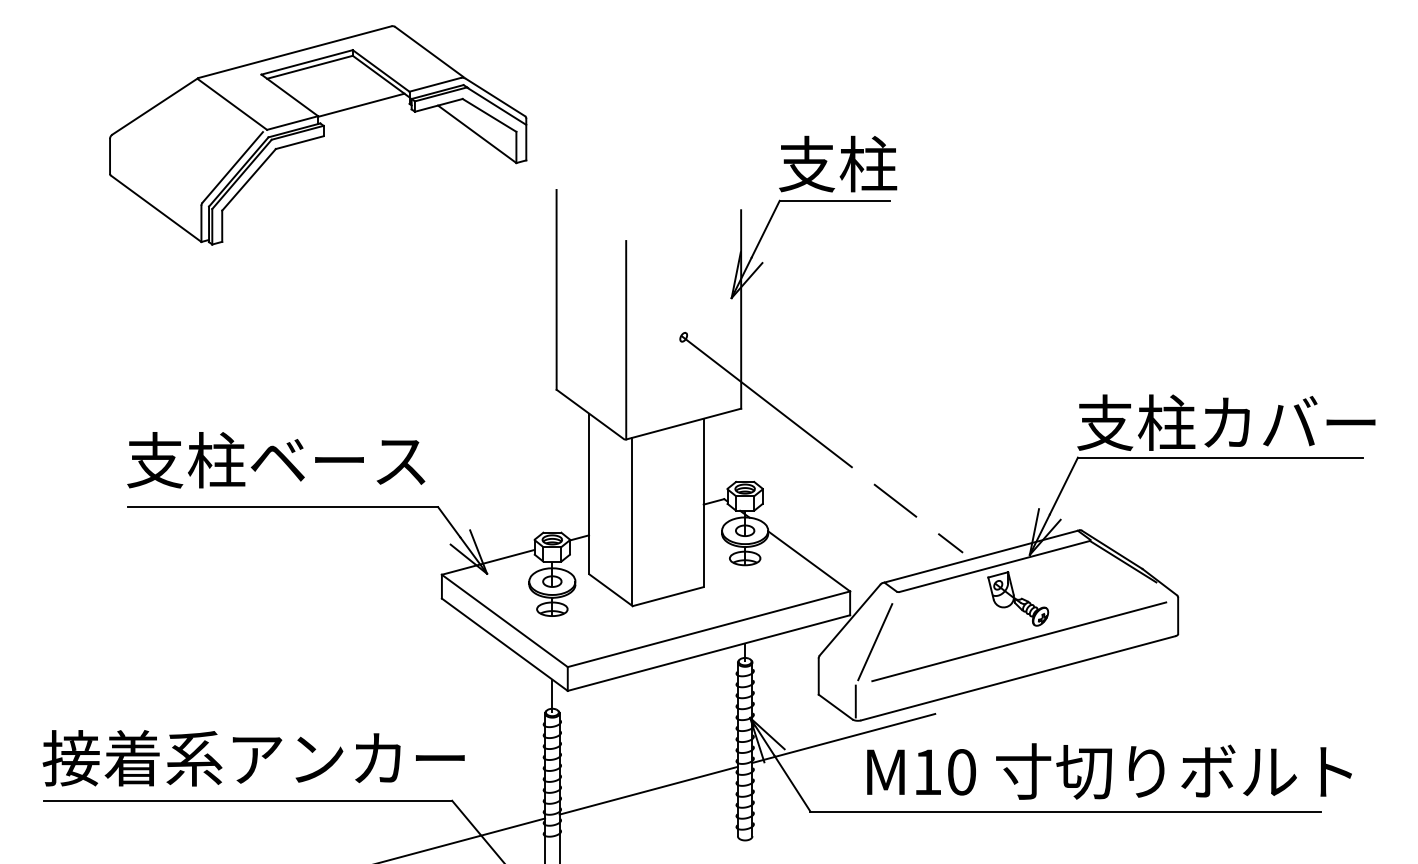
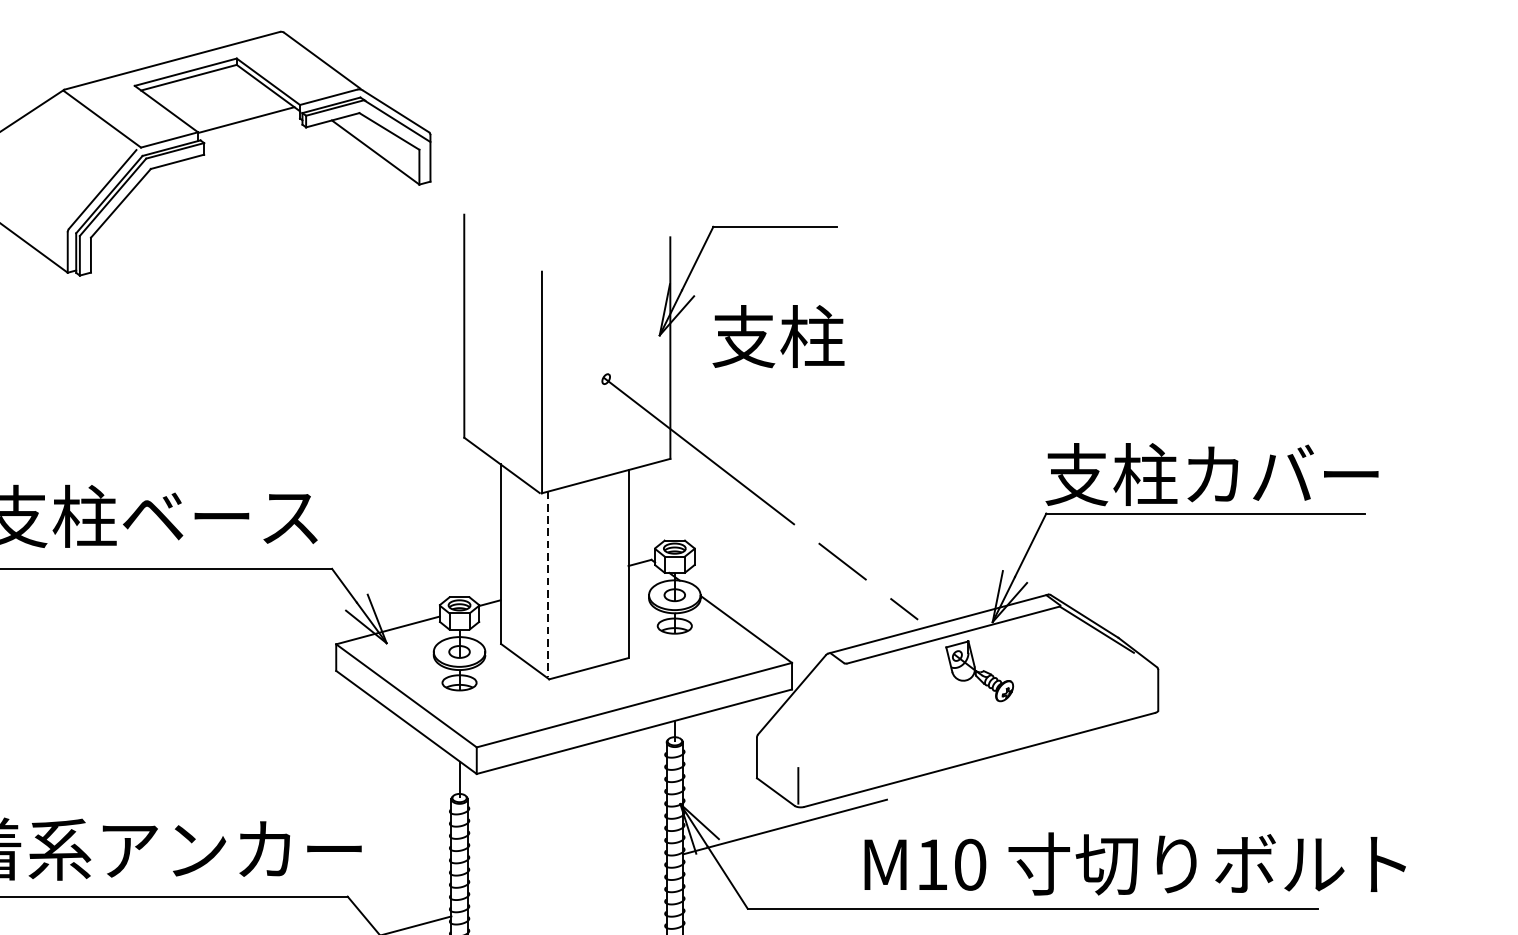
text: (838, 163) -> (779, 335), moved
line: (631, 521) -> (547, 584), solid -> dashed
line: (1019, 641) -> (981, 718), removed
line: (875, 642) -> (820, 719), removed
text: (1109, 771) -> (1135, 863), moved
line: (648, 790) -> (566, 885), removed

